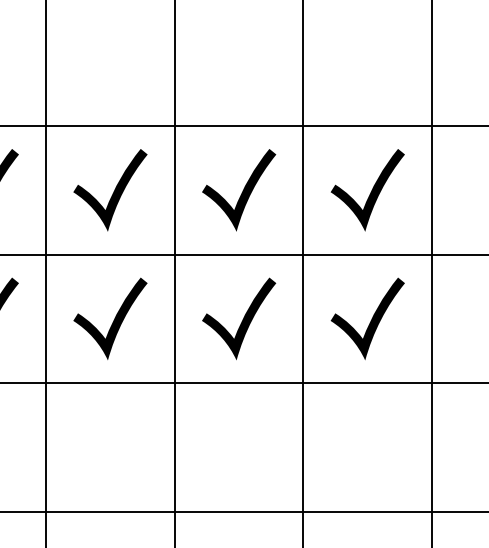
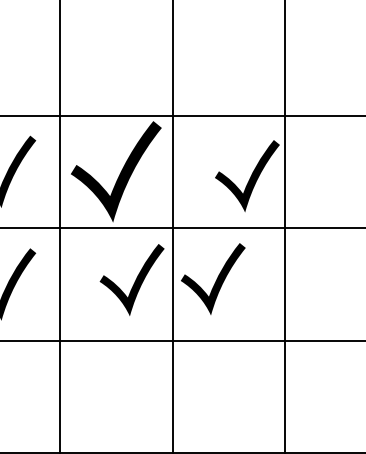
part: (239, 190) -> (116, 172), size x1.4
part: (367, 190) -> (247, 176), moved
part: (239, 318) -> (132, 279), moved
part: (367, 318) -> (212, 278), moved

